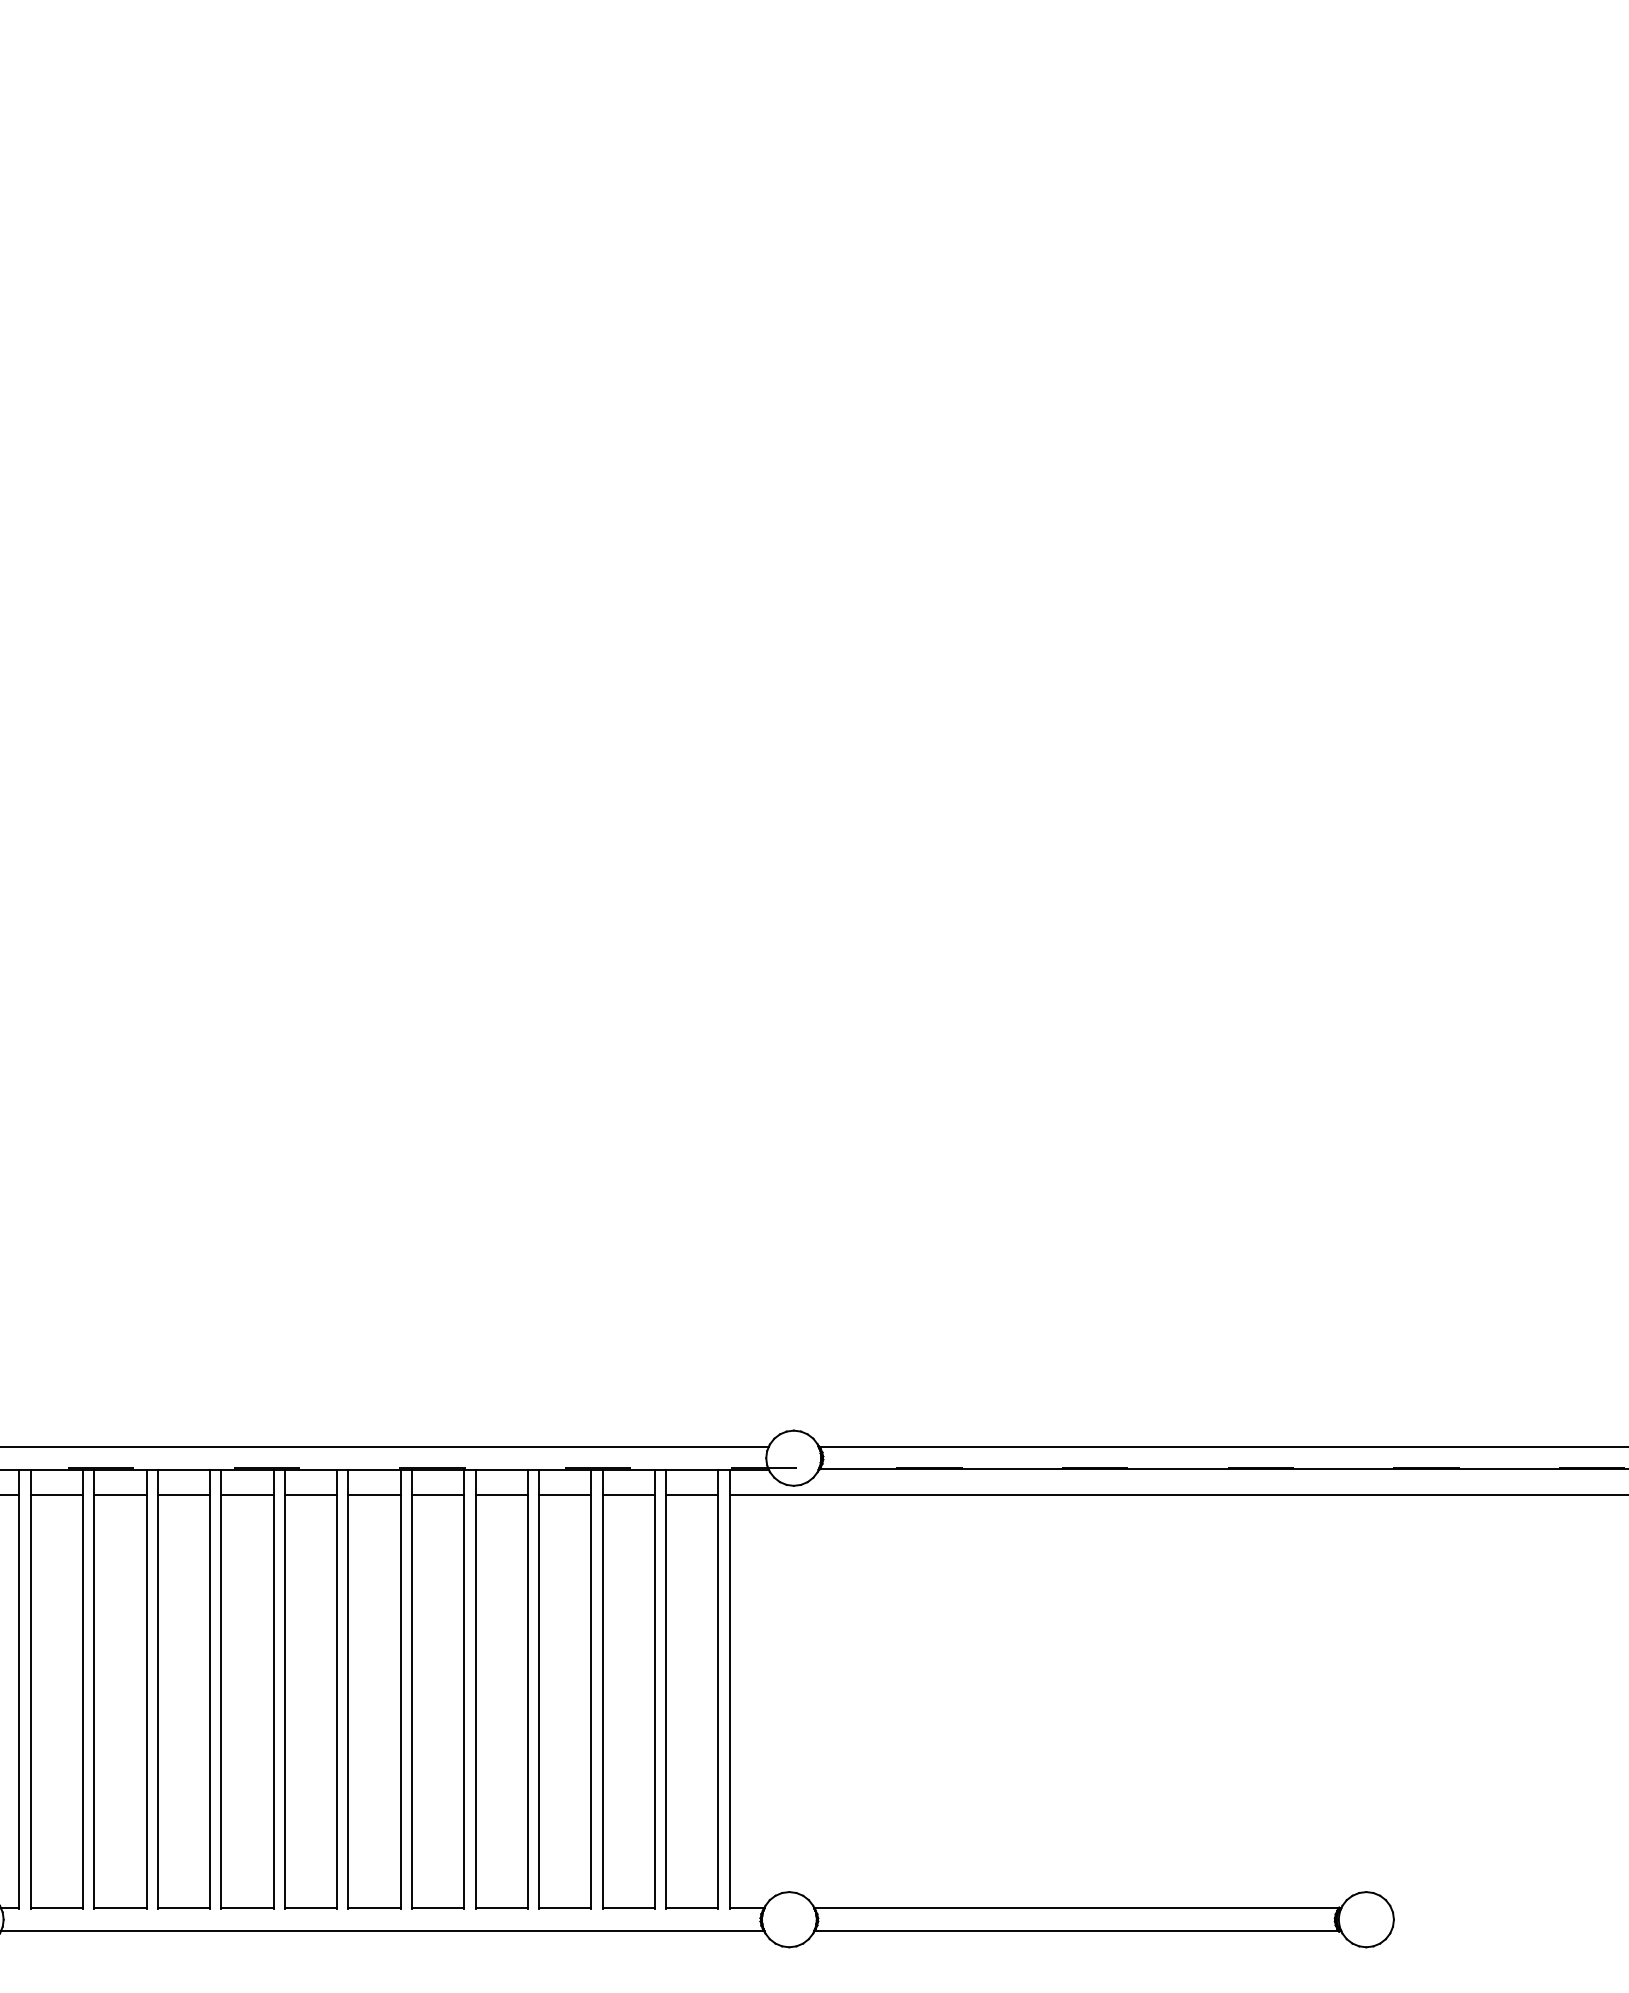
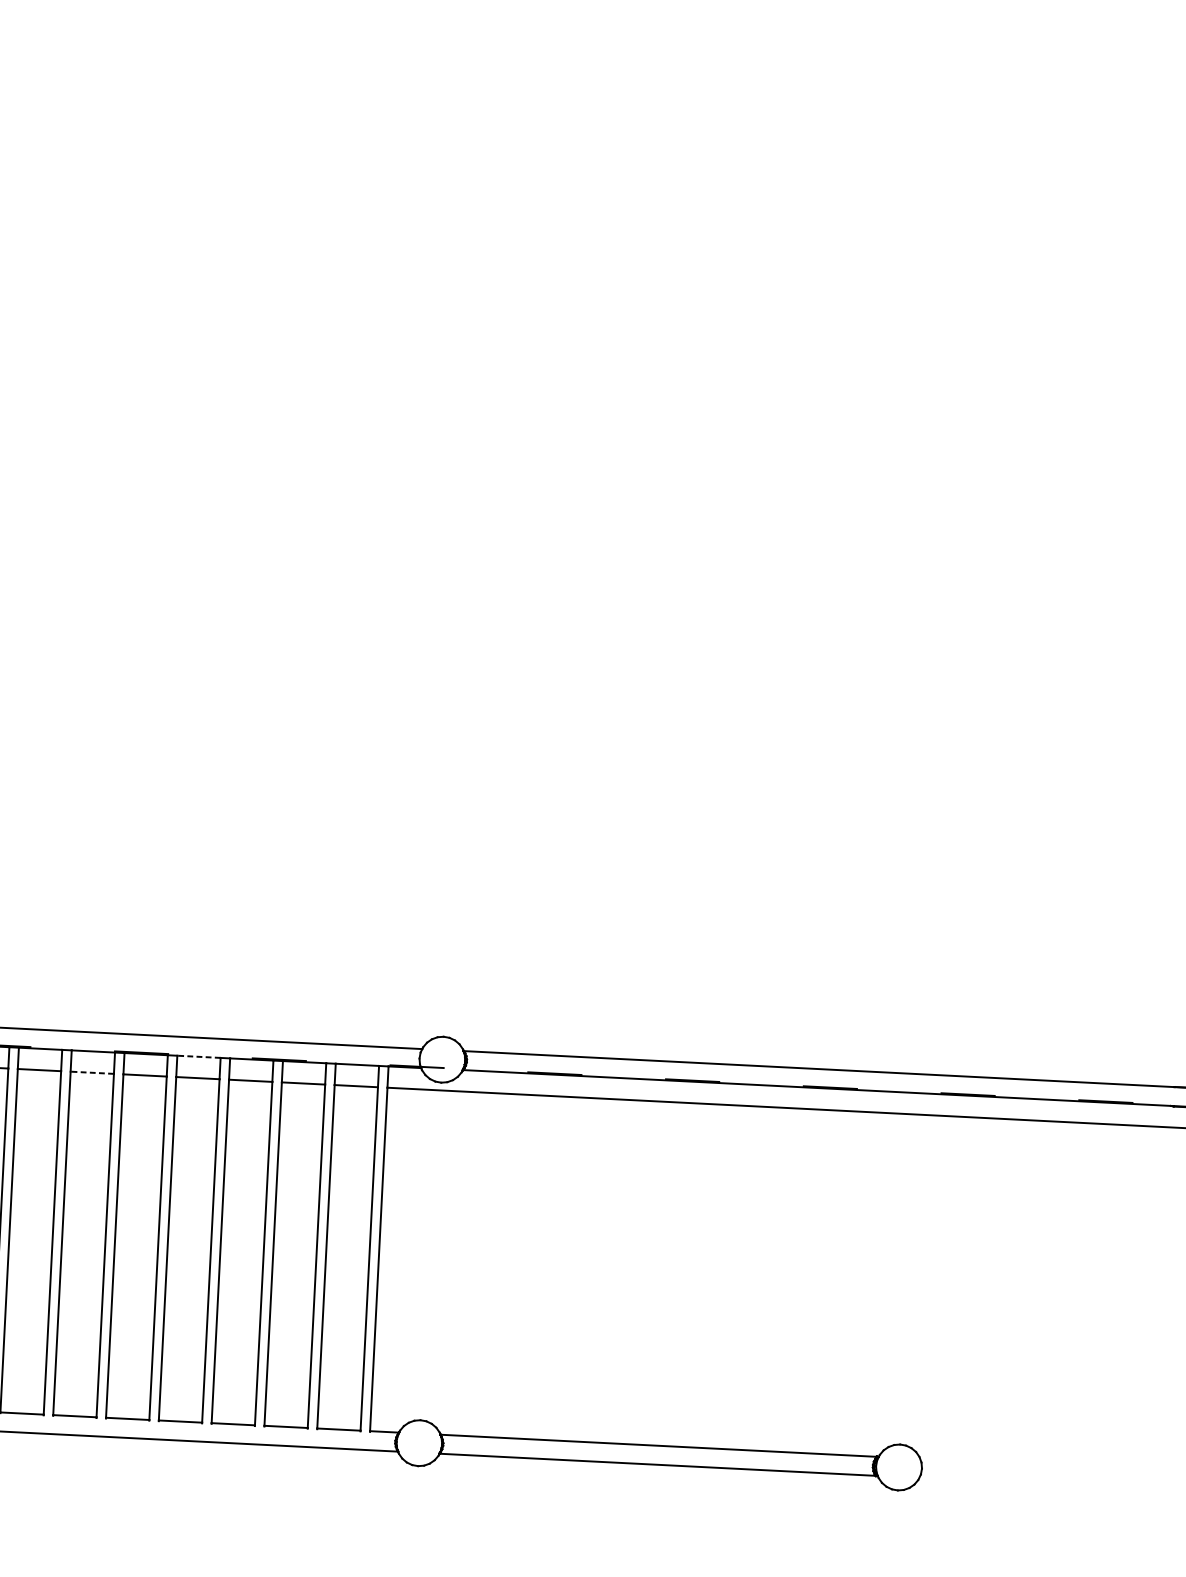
line: (501, 1469) -> (198, 1056), solid -> dashed
line: (374, 1495) -> (92, 1073), solid -> dashed

